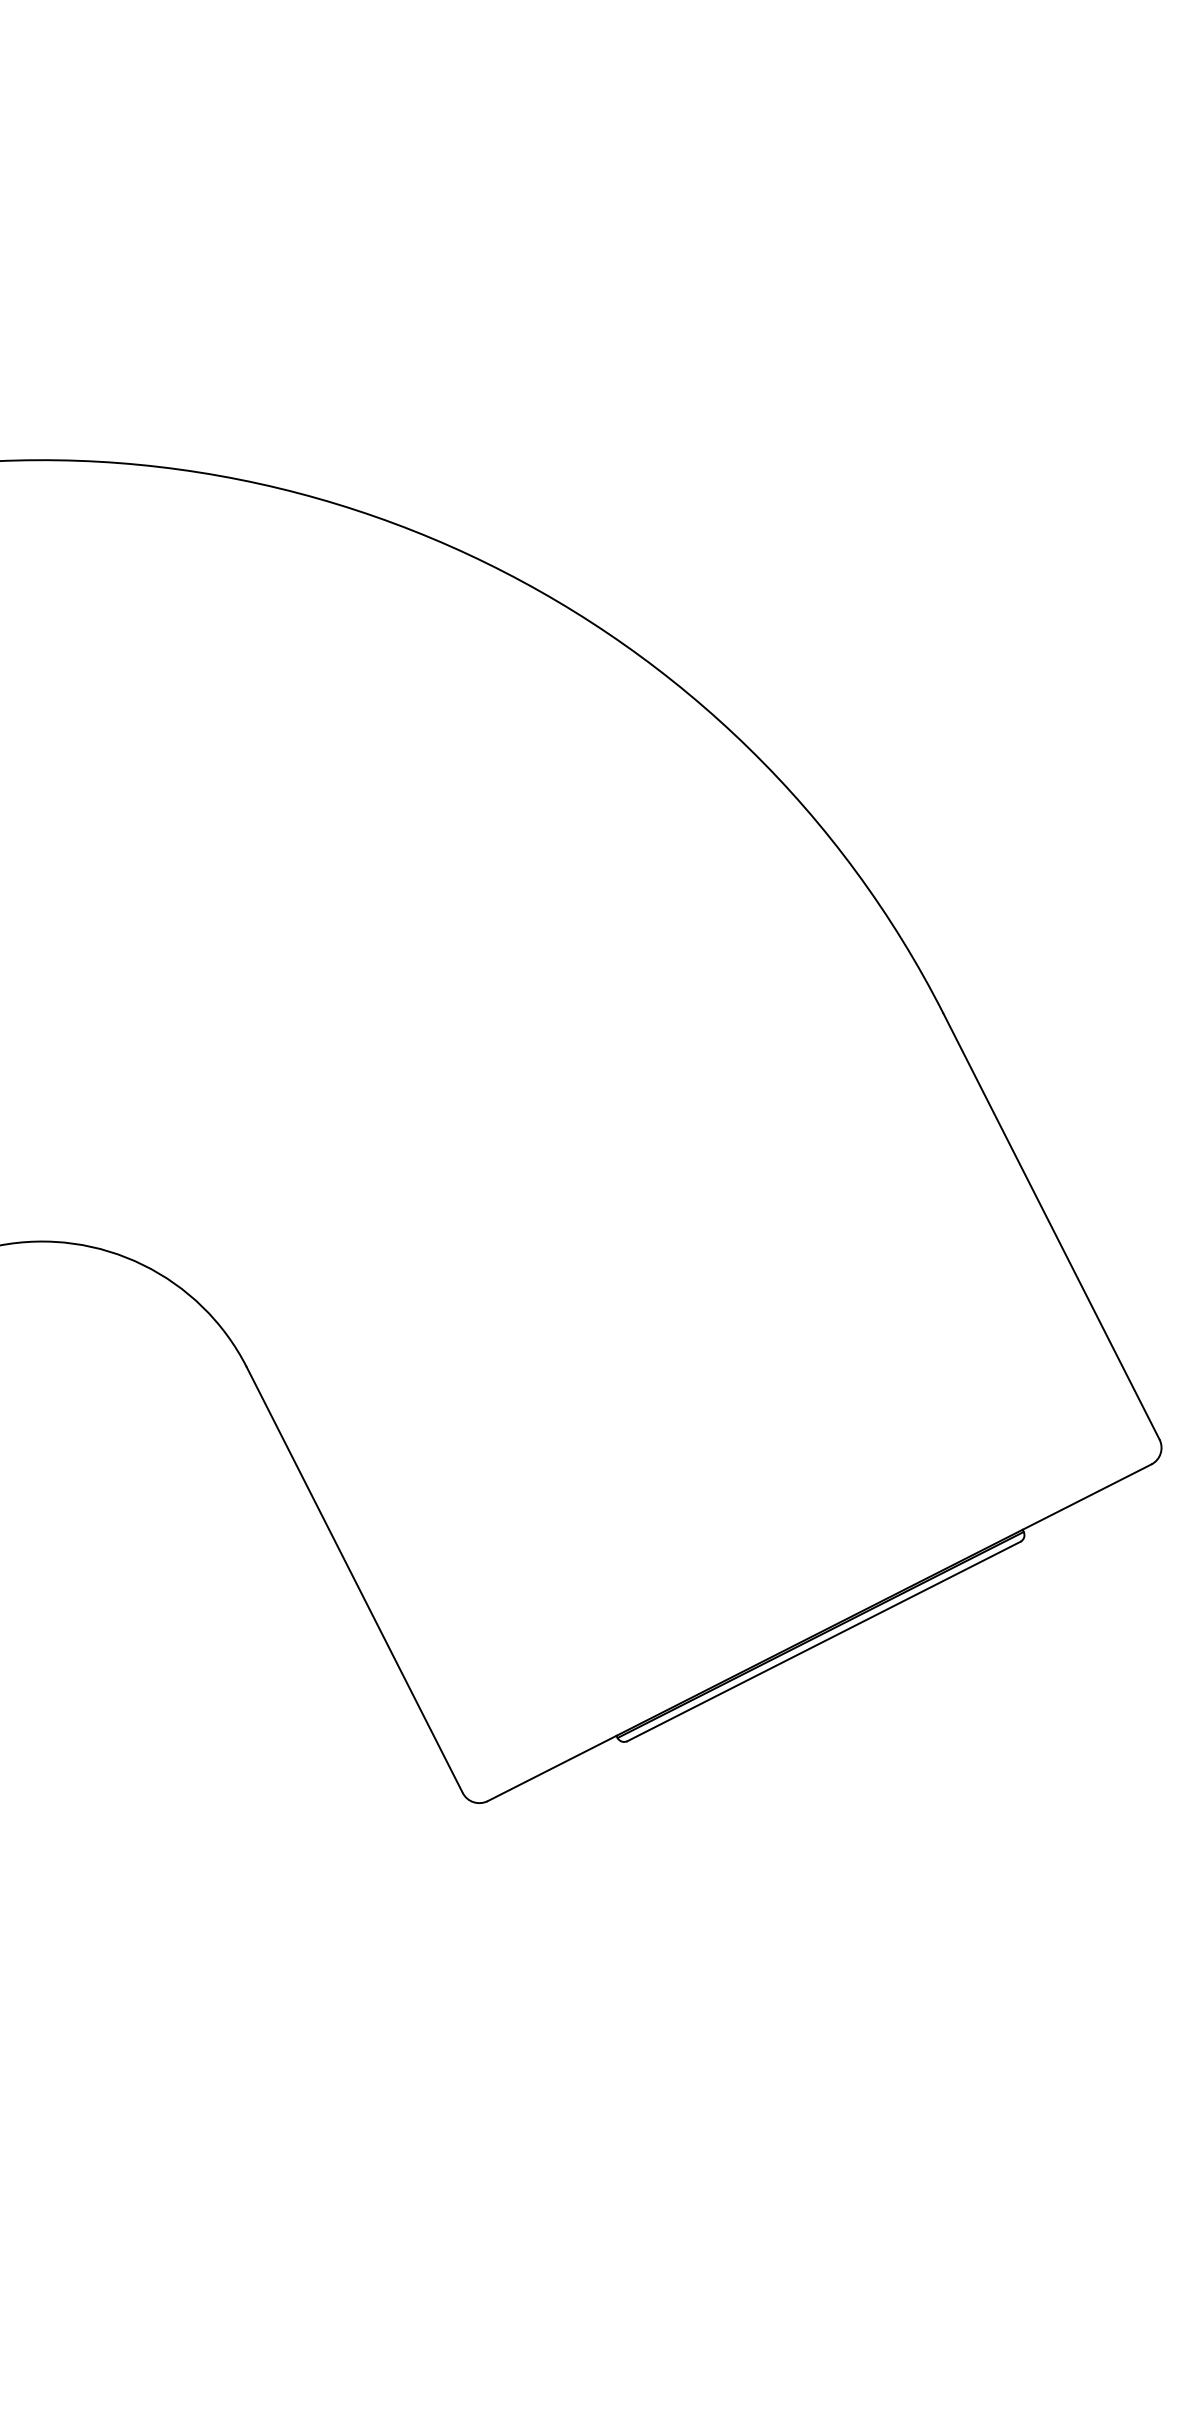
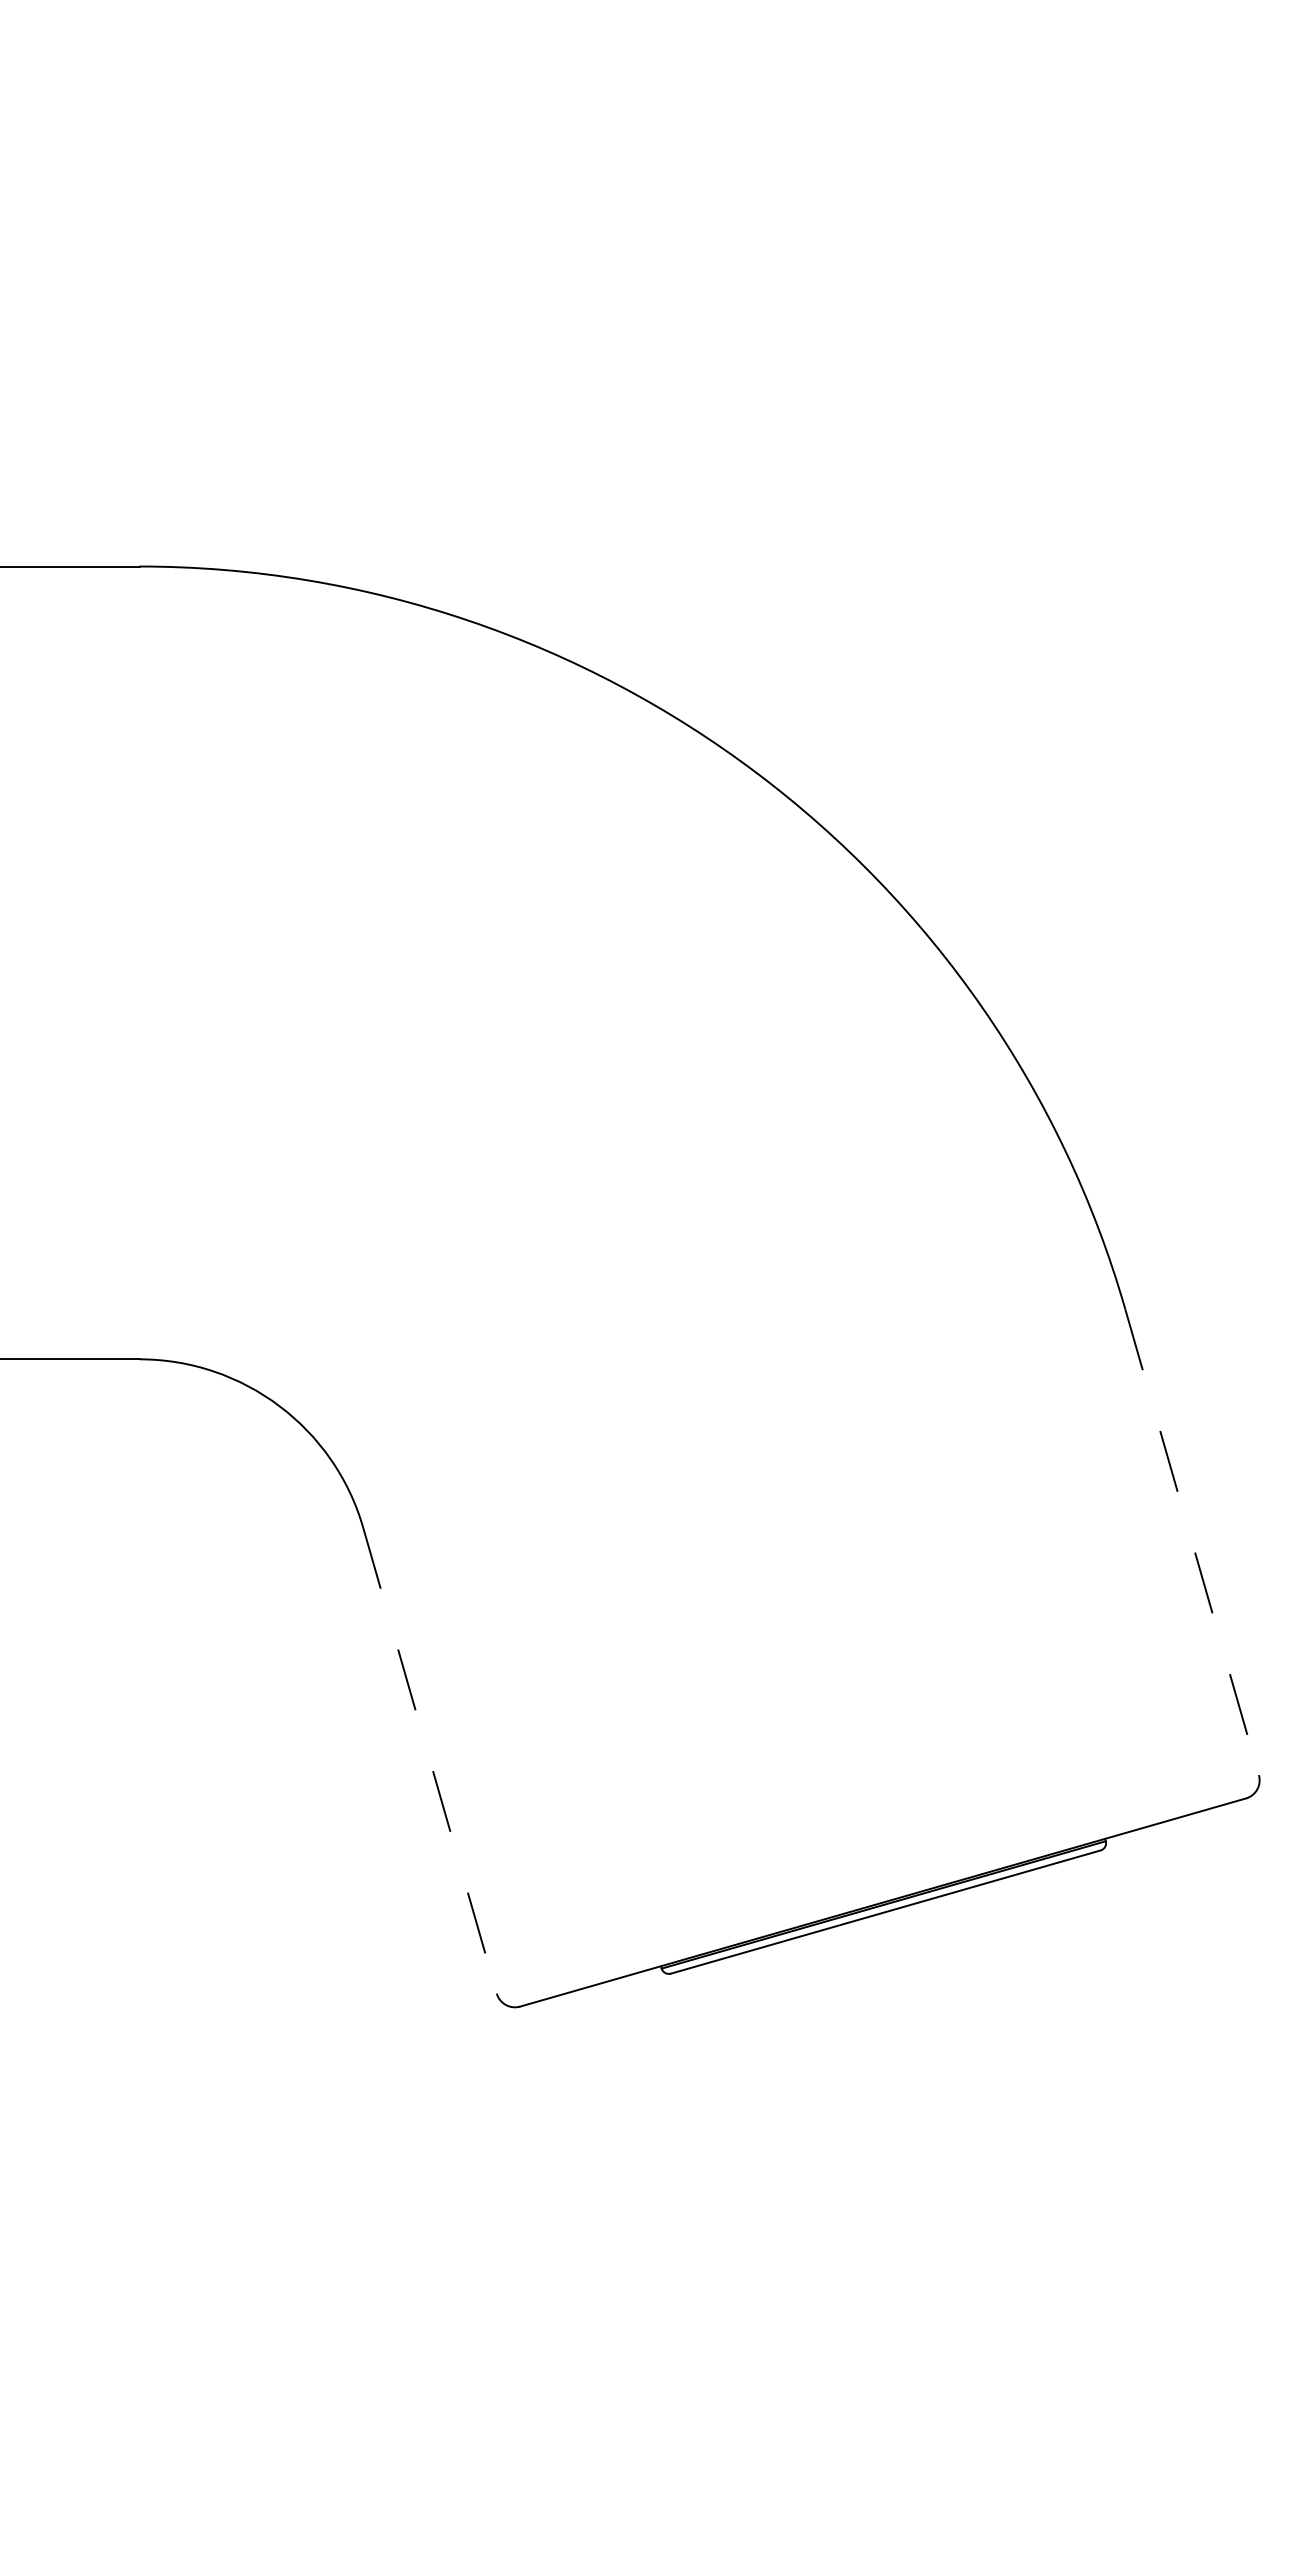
line: (1051, 1226) -> (1192, 1542), solid -> dashed
line: (355, 1580) -> (430, 1761), solid -> dashed

